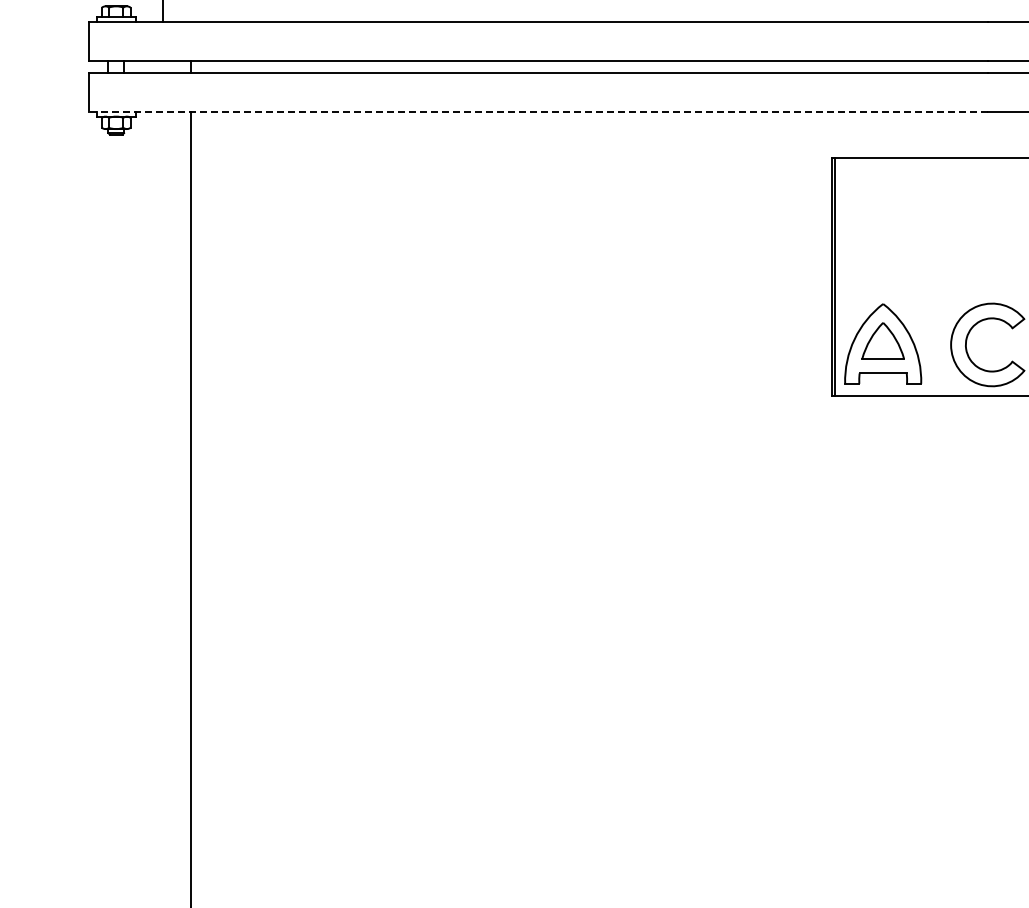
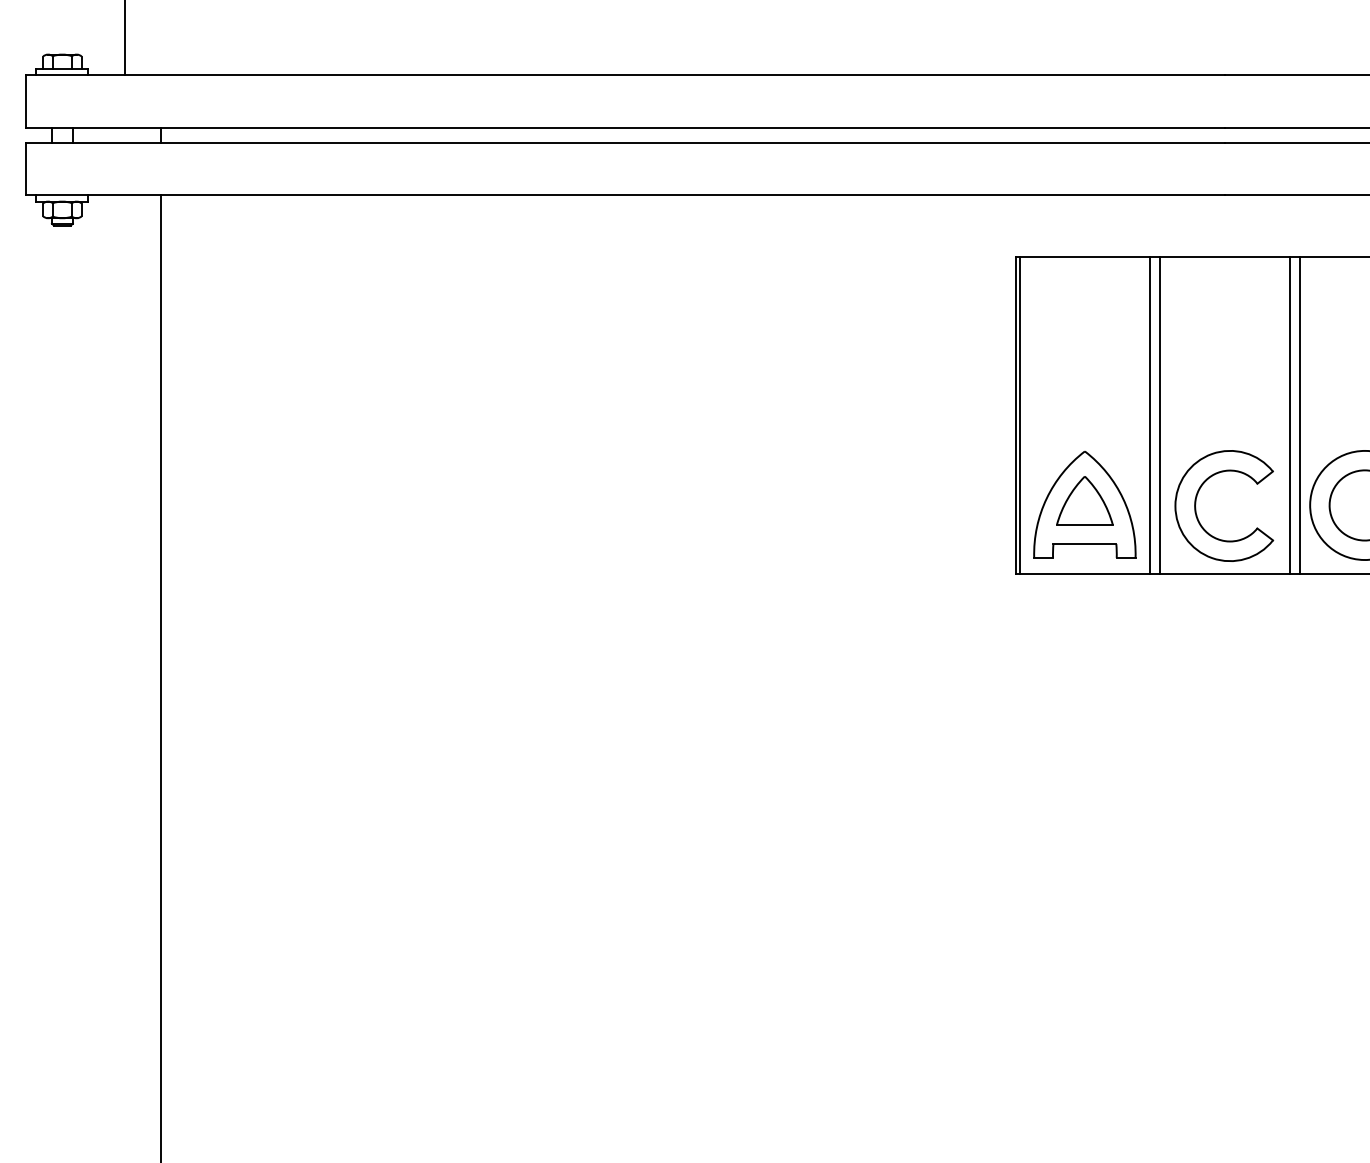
line: (538, 111) -> (625, 194), dashed -> solid
line: (931, 276) -> (1149, 414), added
line: (939, 276) -> (1159, 414), added

